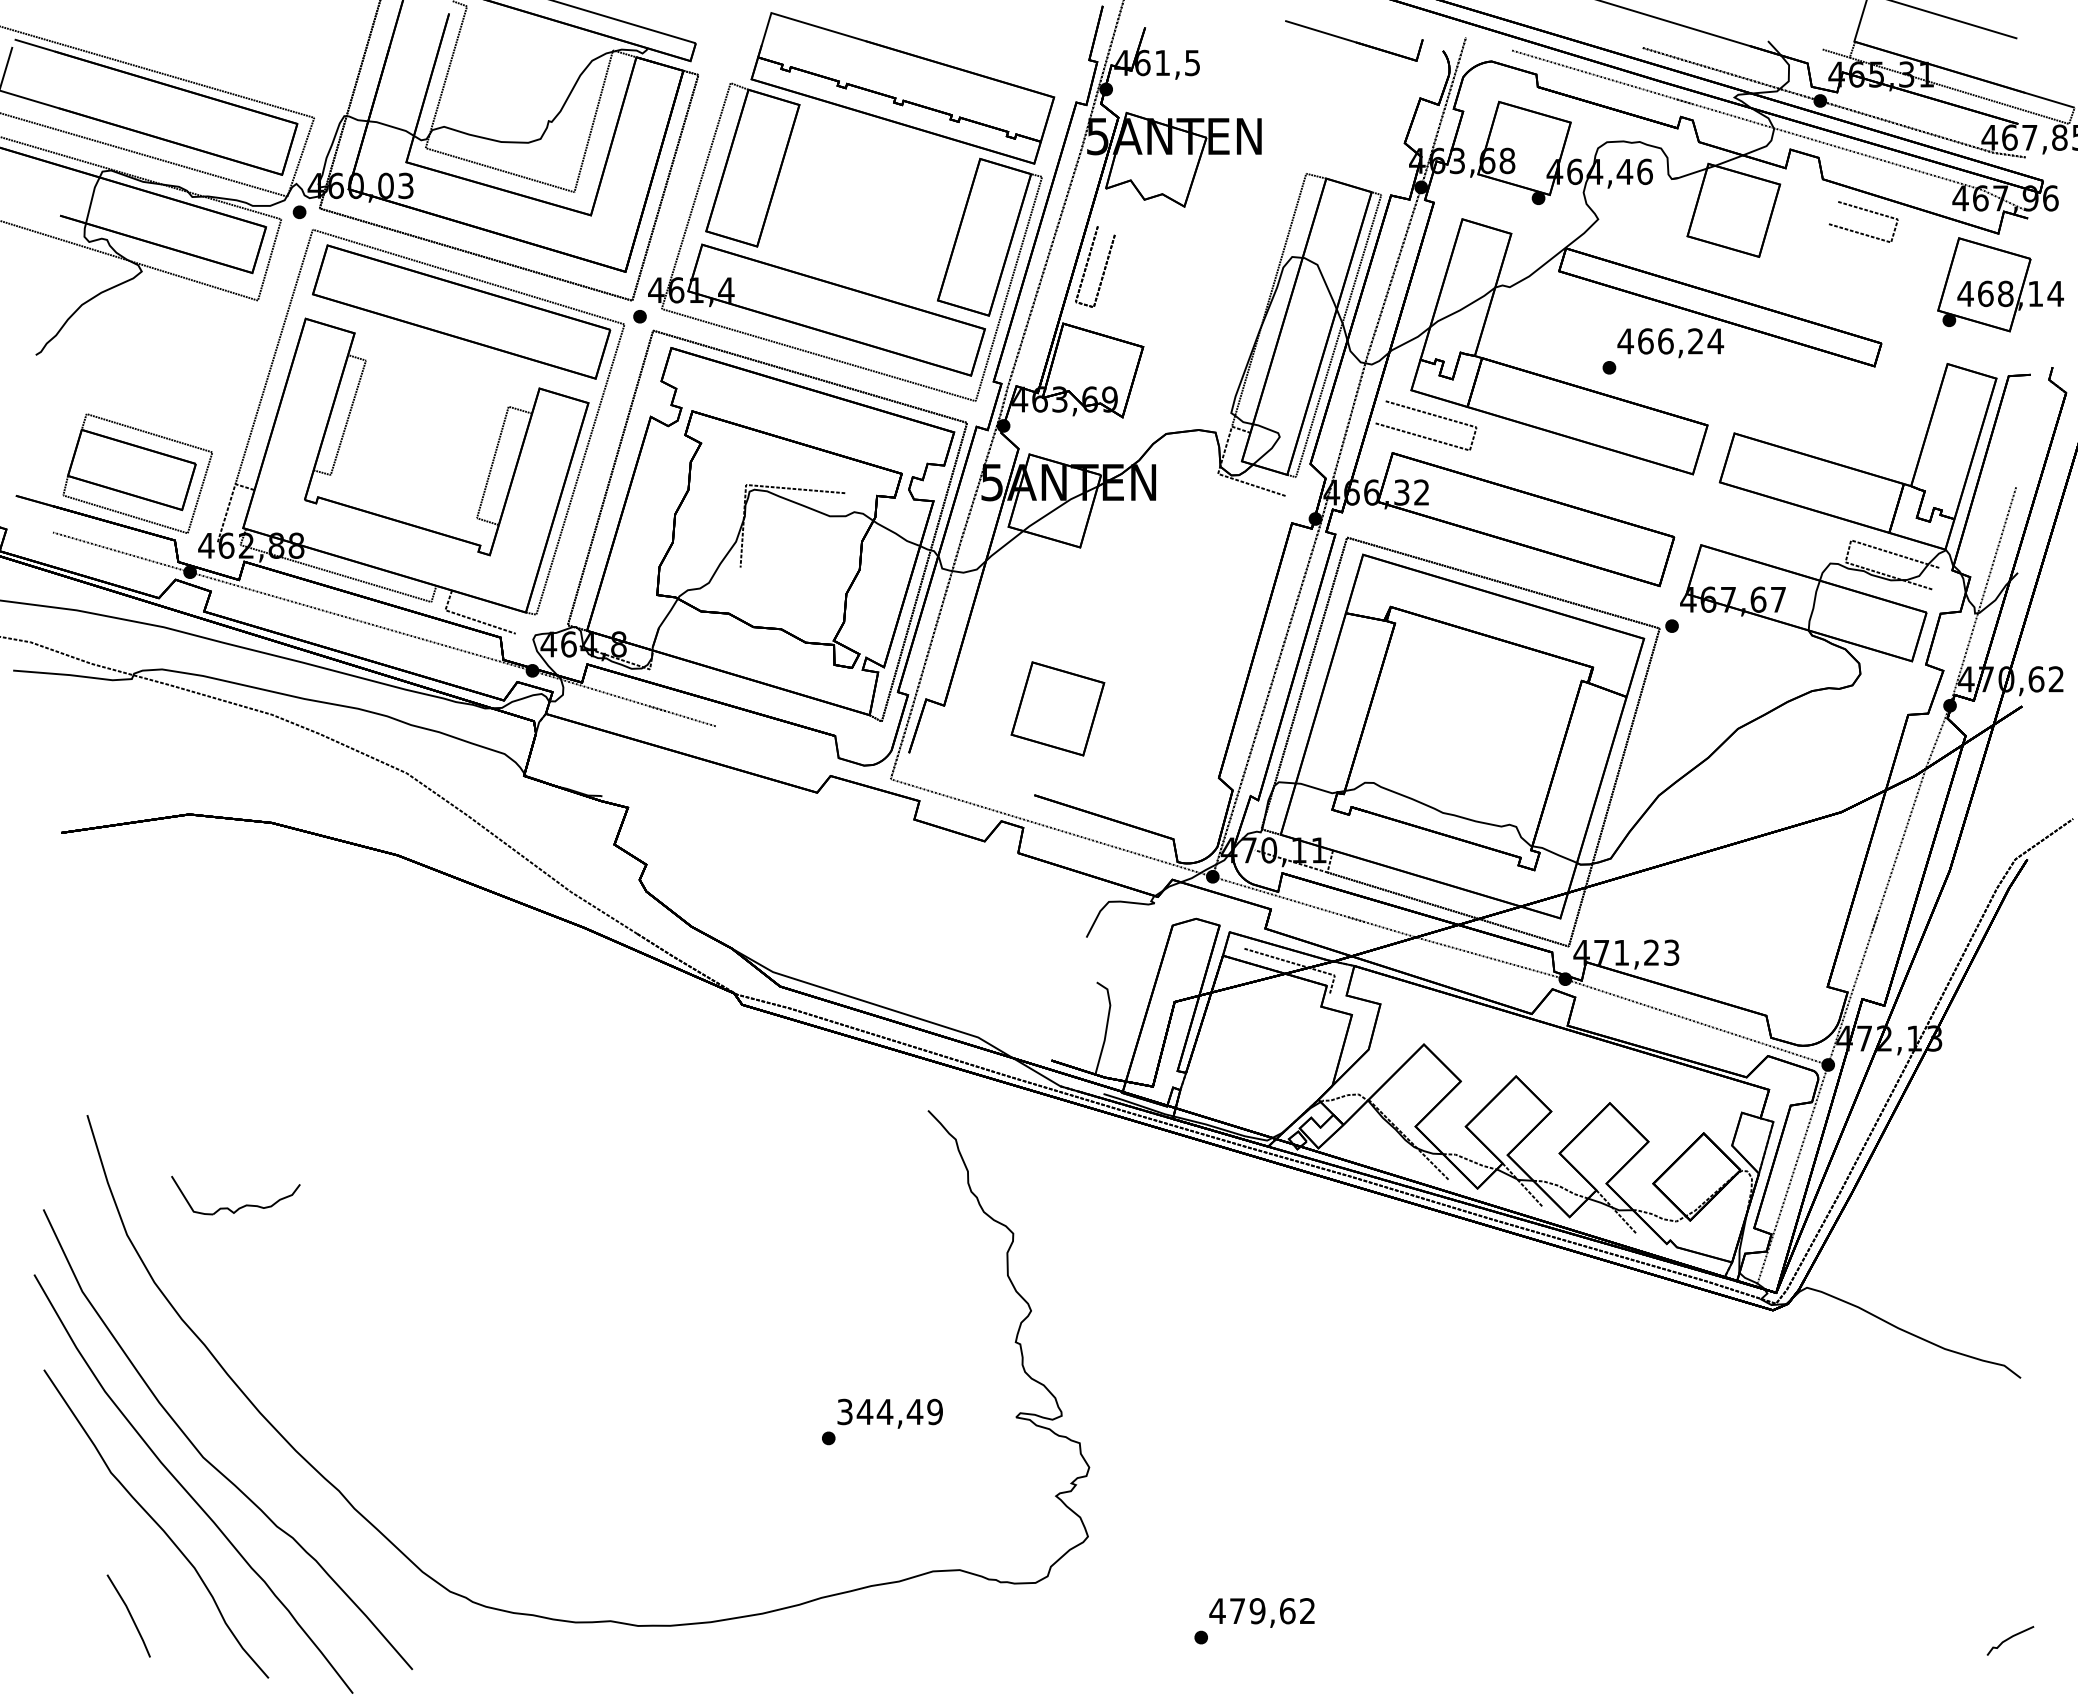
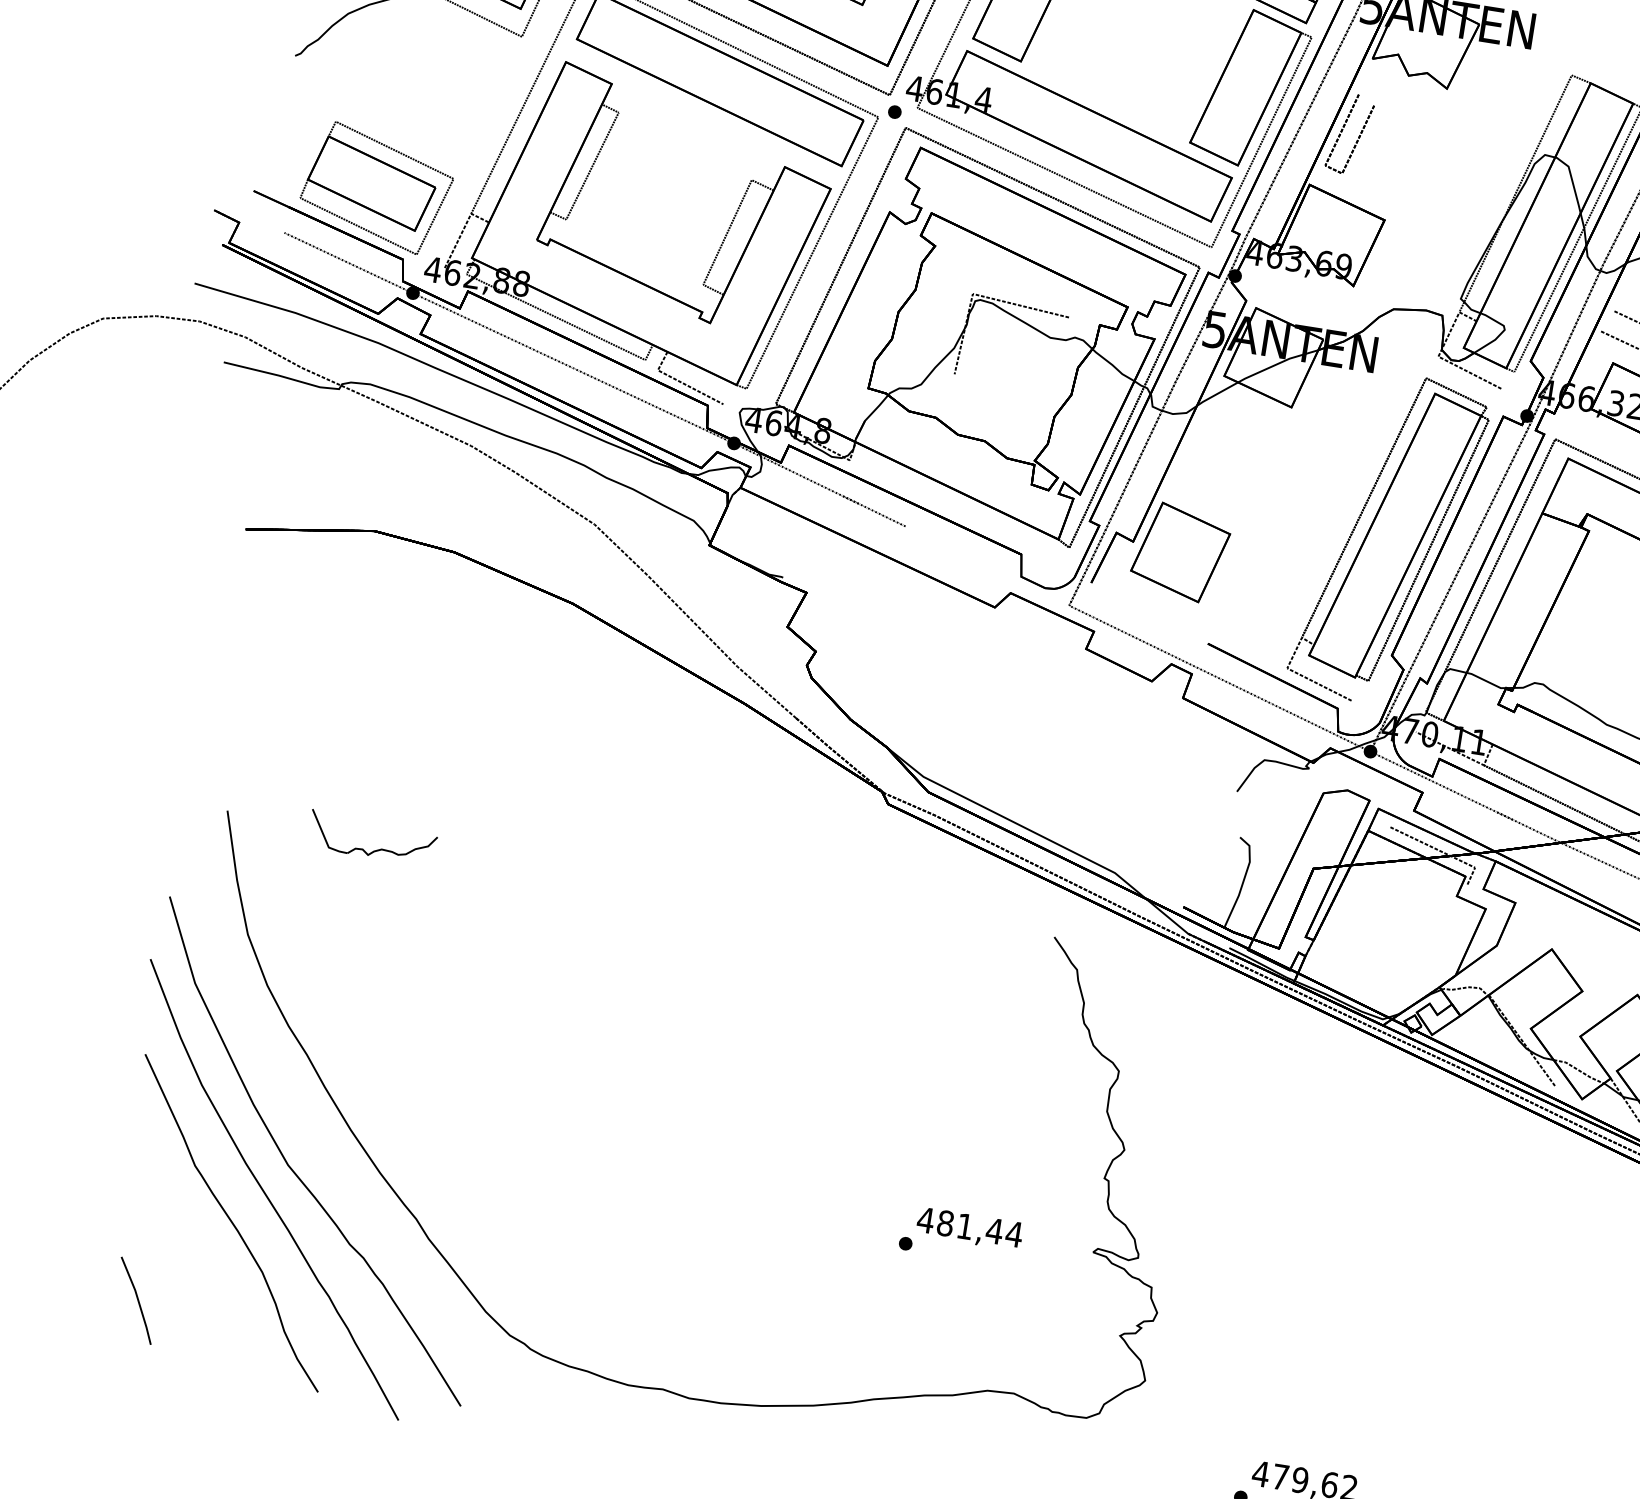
part: (1197, 662) -> (1388, 538), added
part: (1057, 708) -> (1180, 552), moved
part: (241, 1206) -> (376, 849), moved
text: (889, 1411) -> (969, 1226), 344,49 -> 481,44
line: (129, 1615) -> (136, 1300), moved

